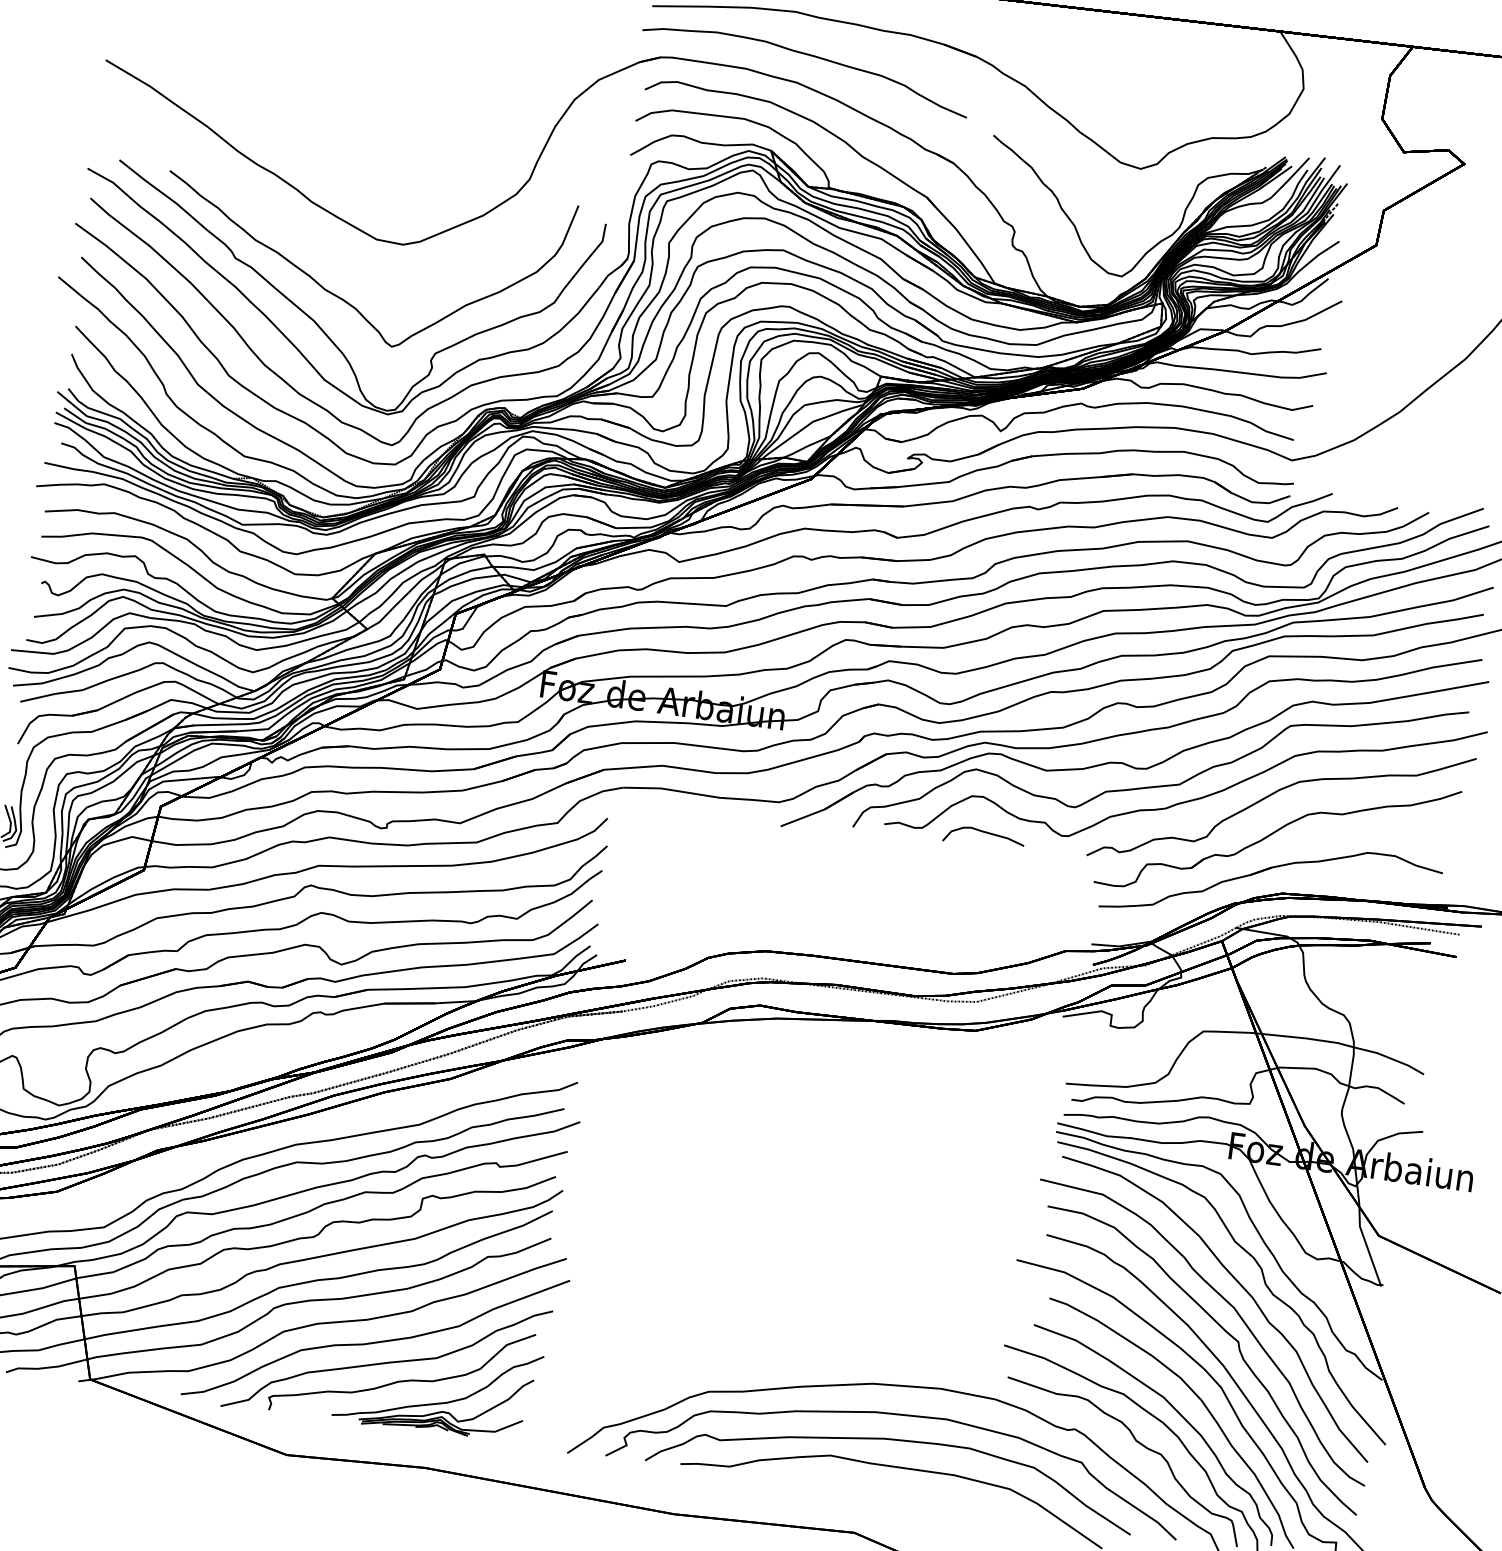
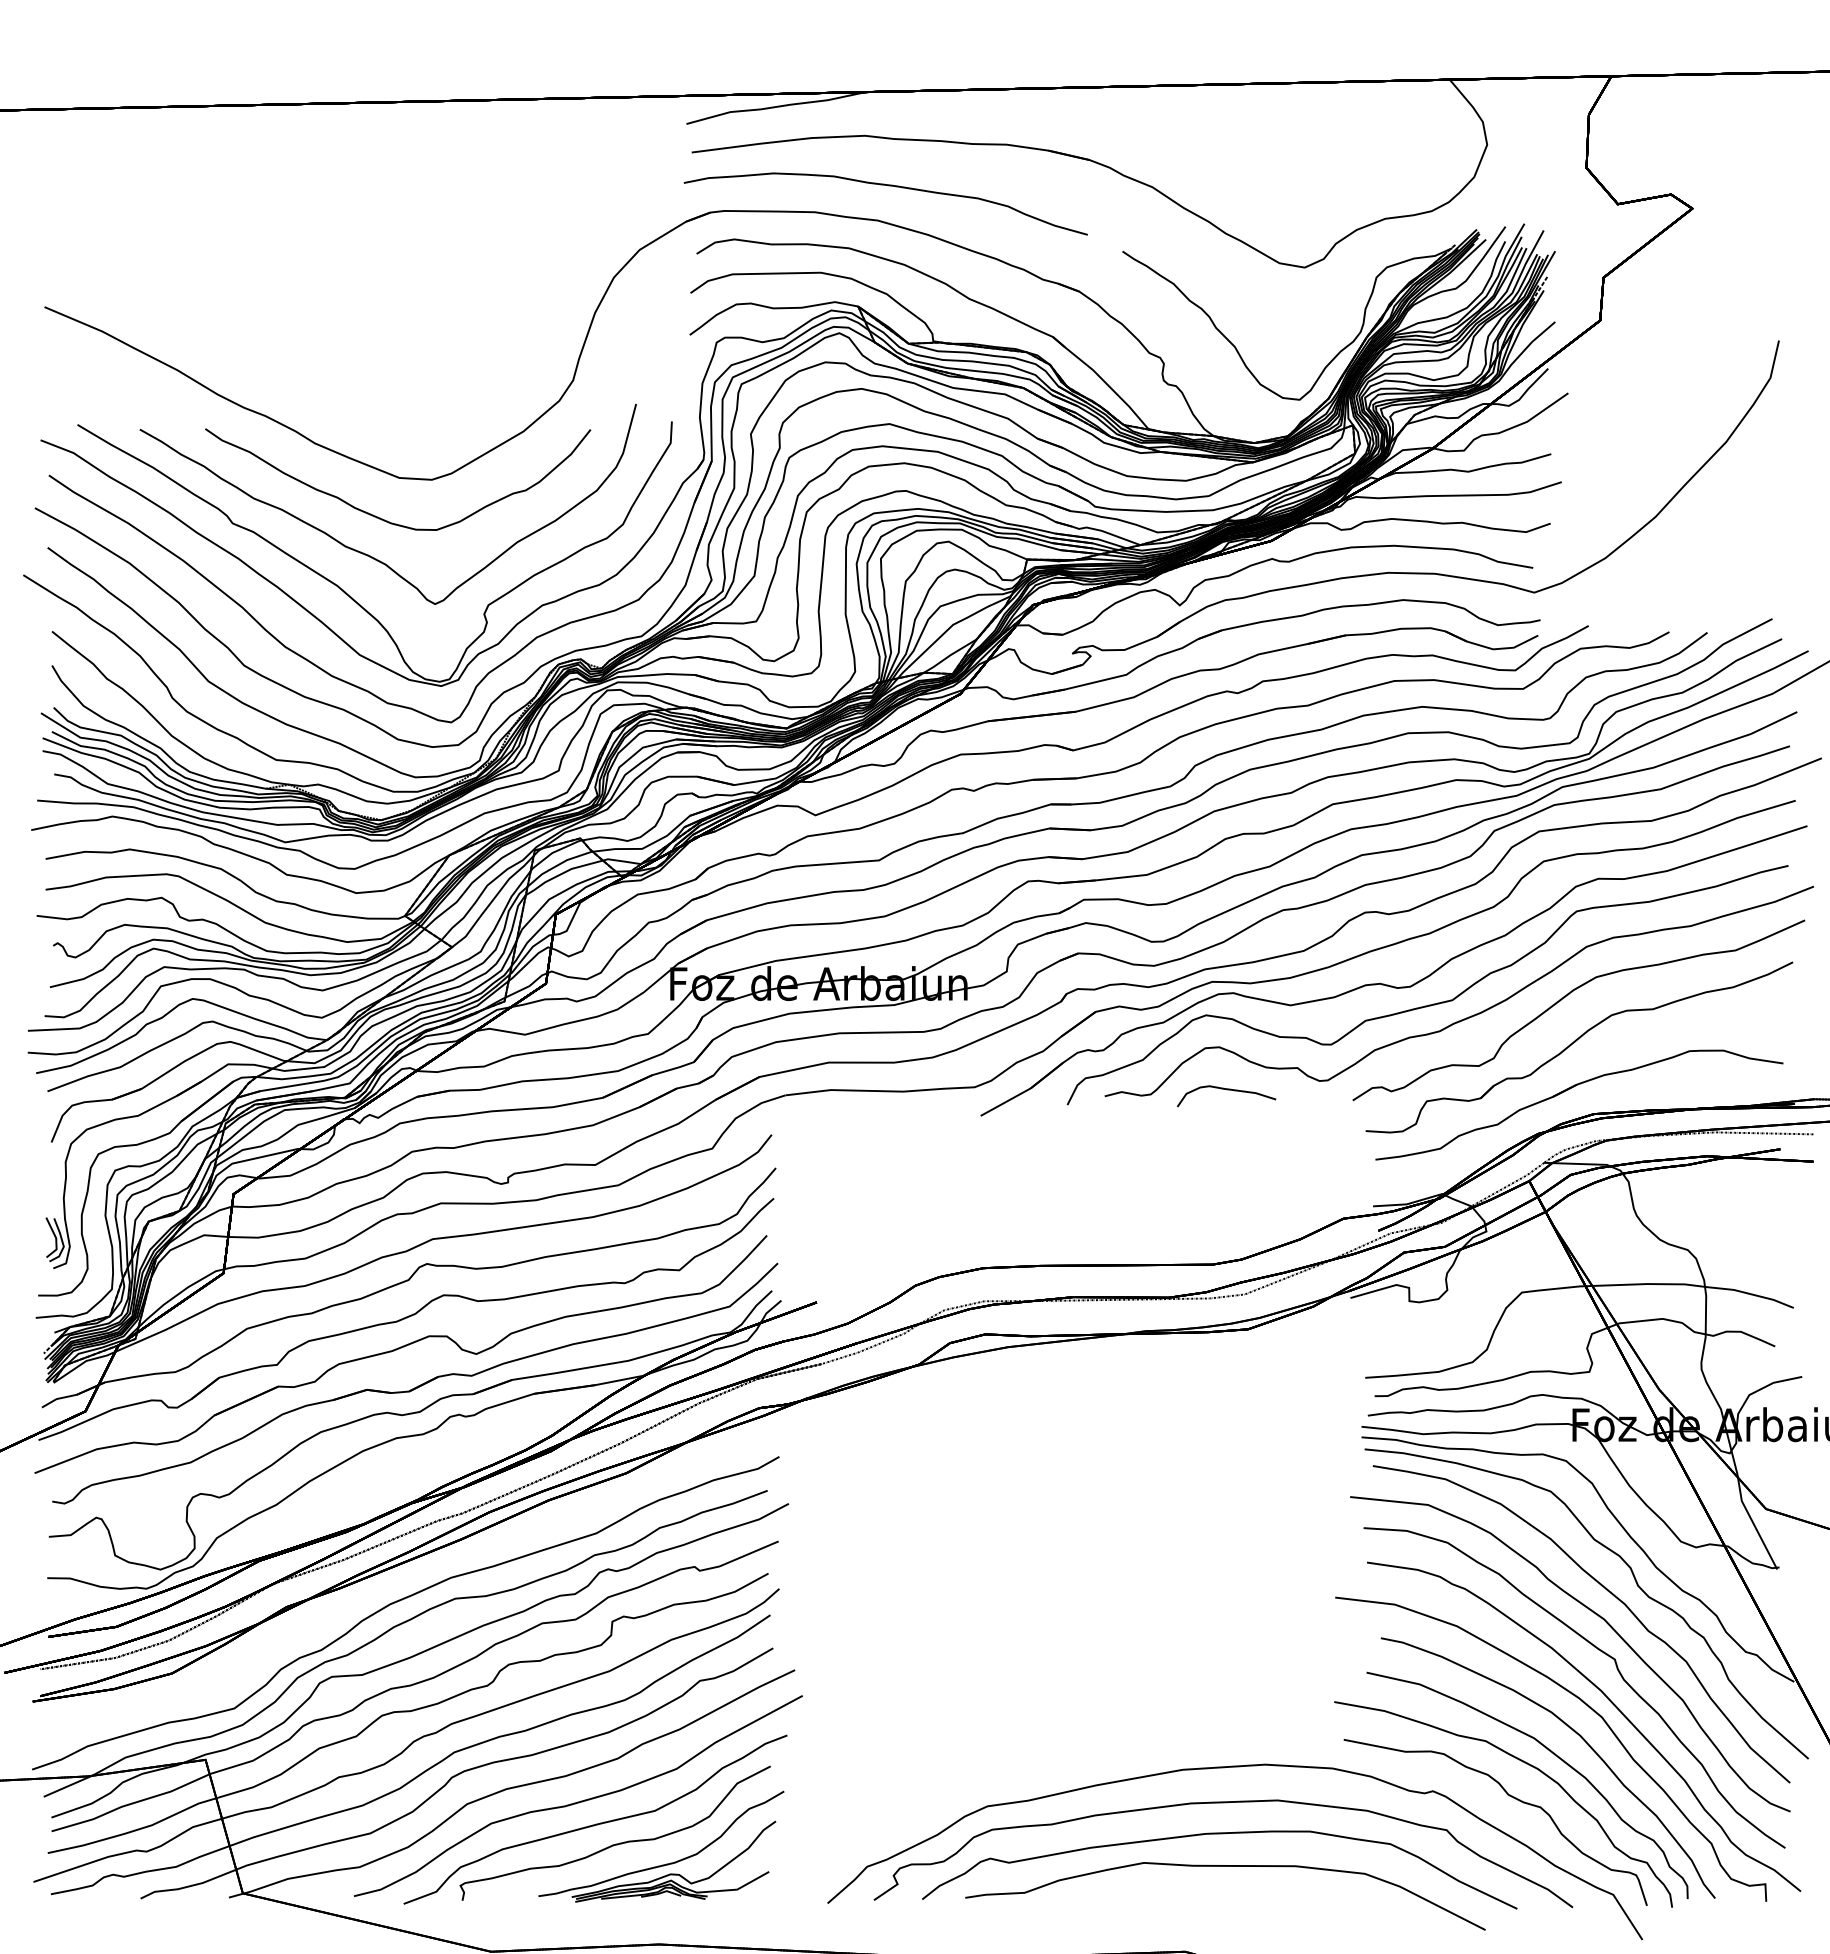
part: (356, 269) -> (380, 517), added

